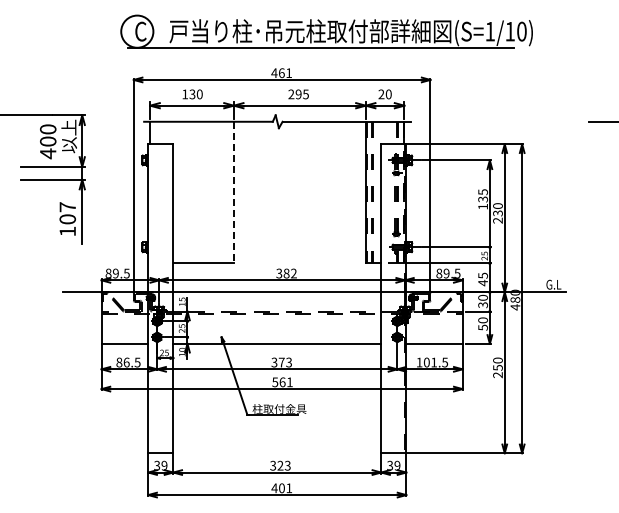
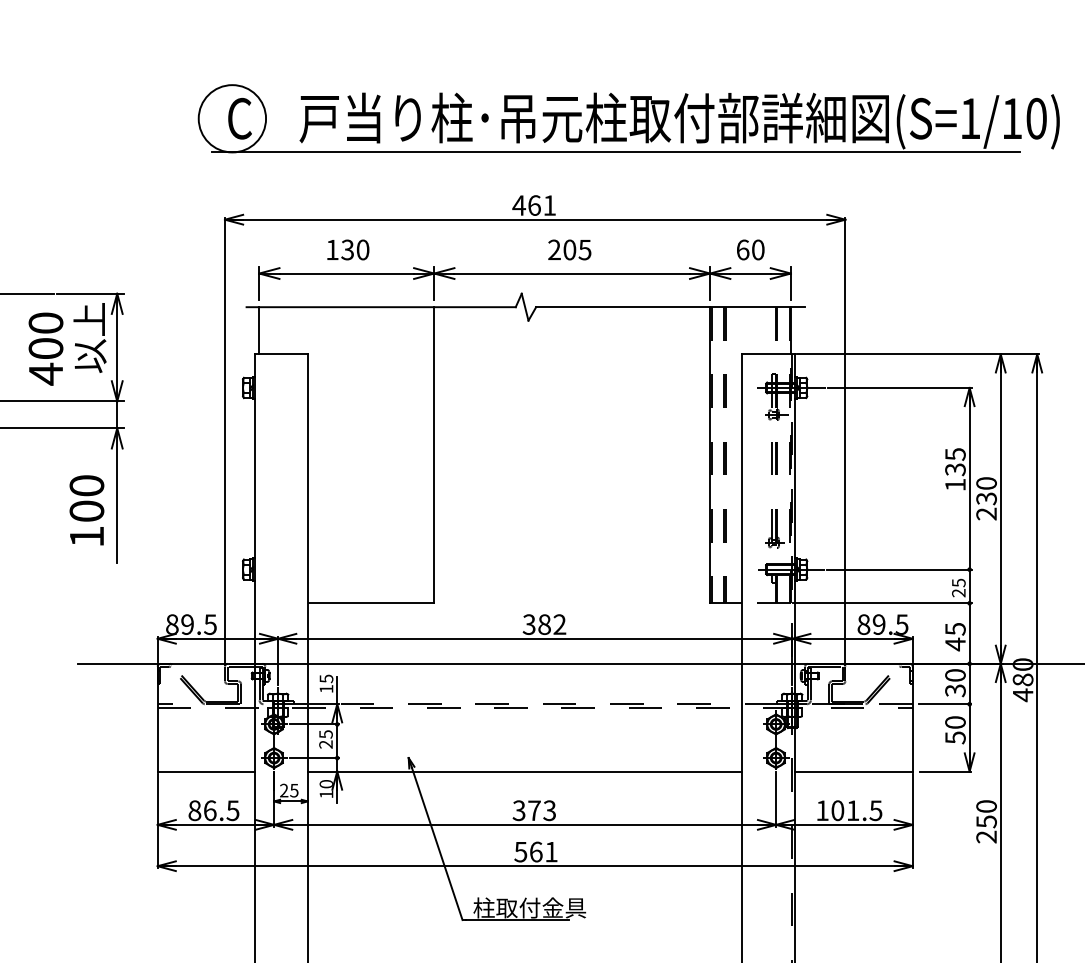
text: (298, 94) -> (569, 250), 295 -> 205
text: (381, 94) -> (743, 250), 20 -> 60
line: (233, 192) -> (433, 455), dashed -> solid
text: (67, 207) -> (86, 486), 107 -> 100

